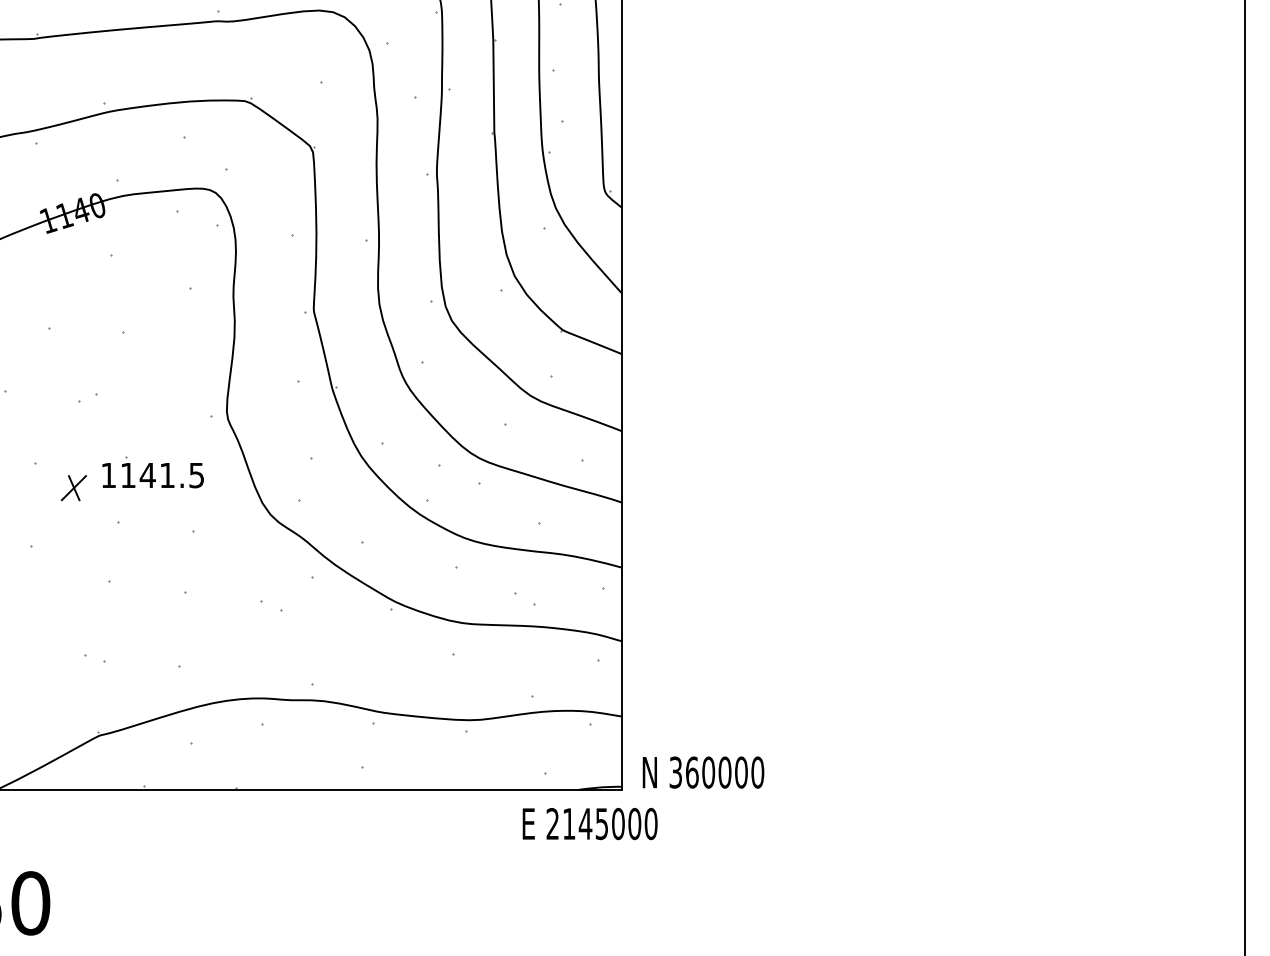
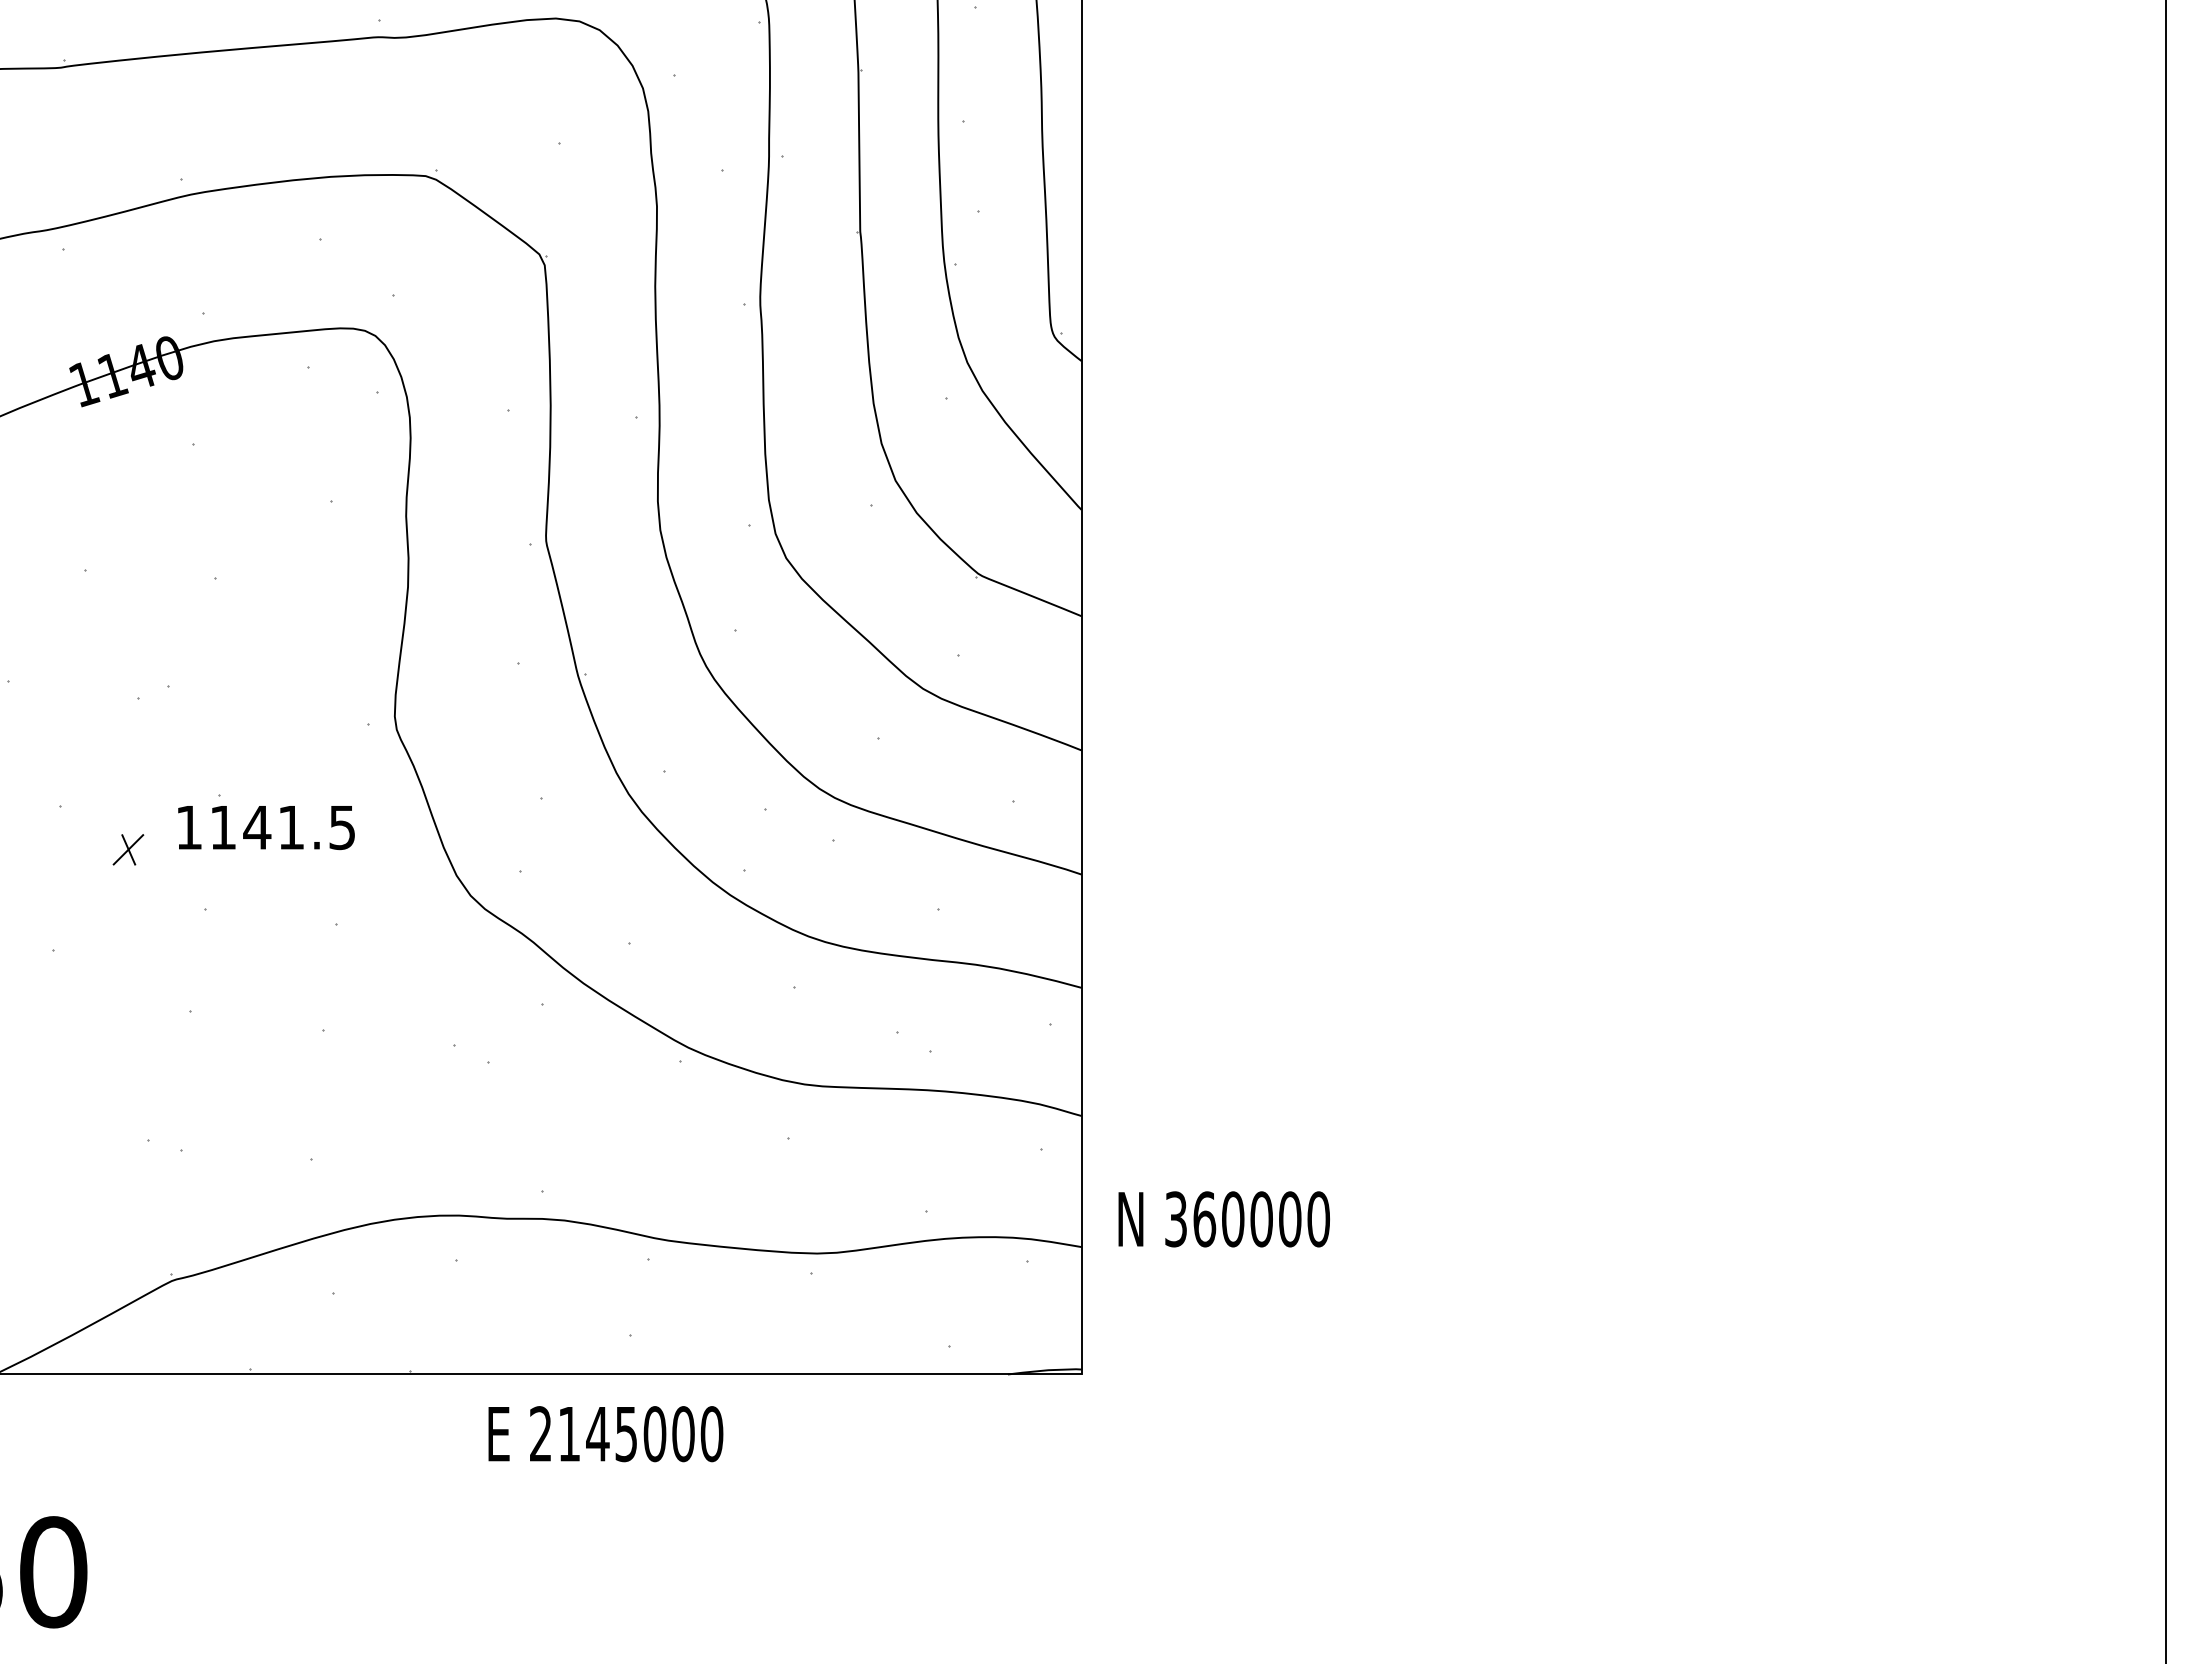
part: (73, 488) -> (127, 850), size x0.7
text: (703, 772) -> (1224, 1219), moved
text: (589, 824) -> (604, 1434), moved

